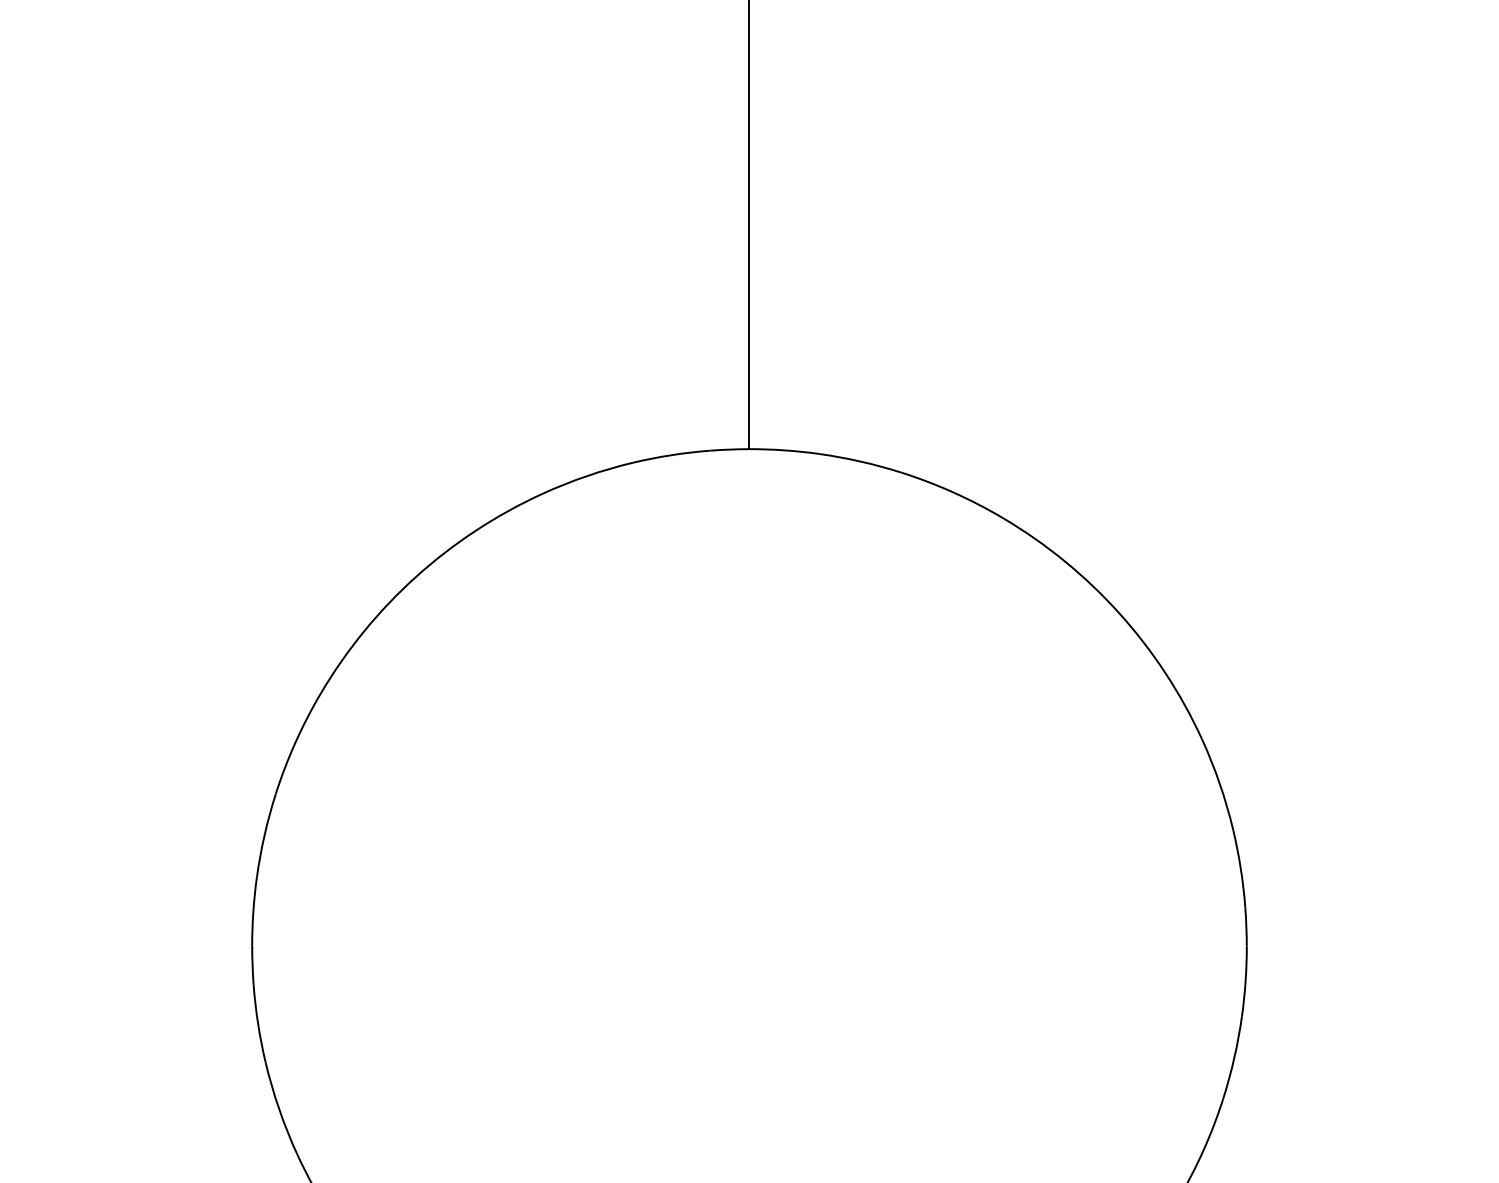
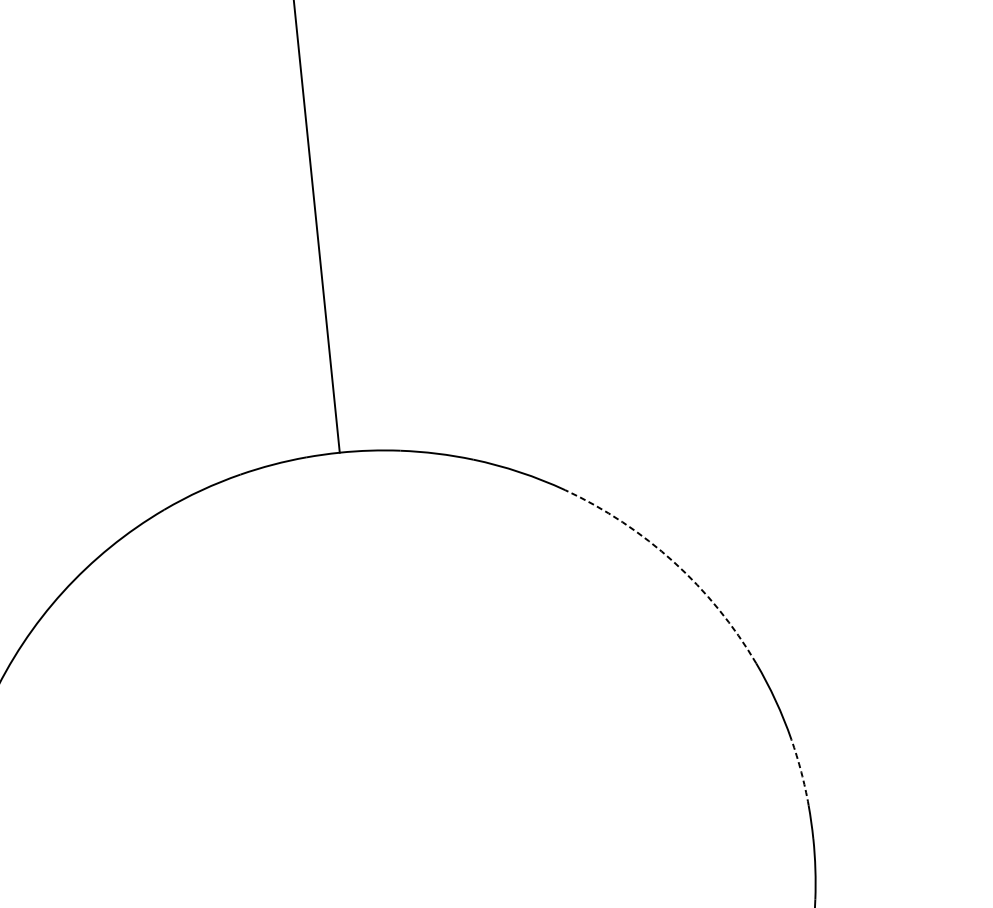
arc: (1119, 613) -> (674, 562), solid -> dashed
arc: (1240, 868) -> (801, 772), solid -> dashed

